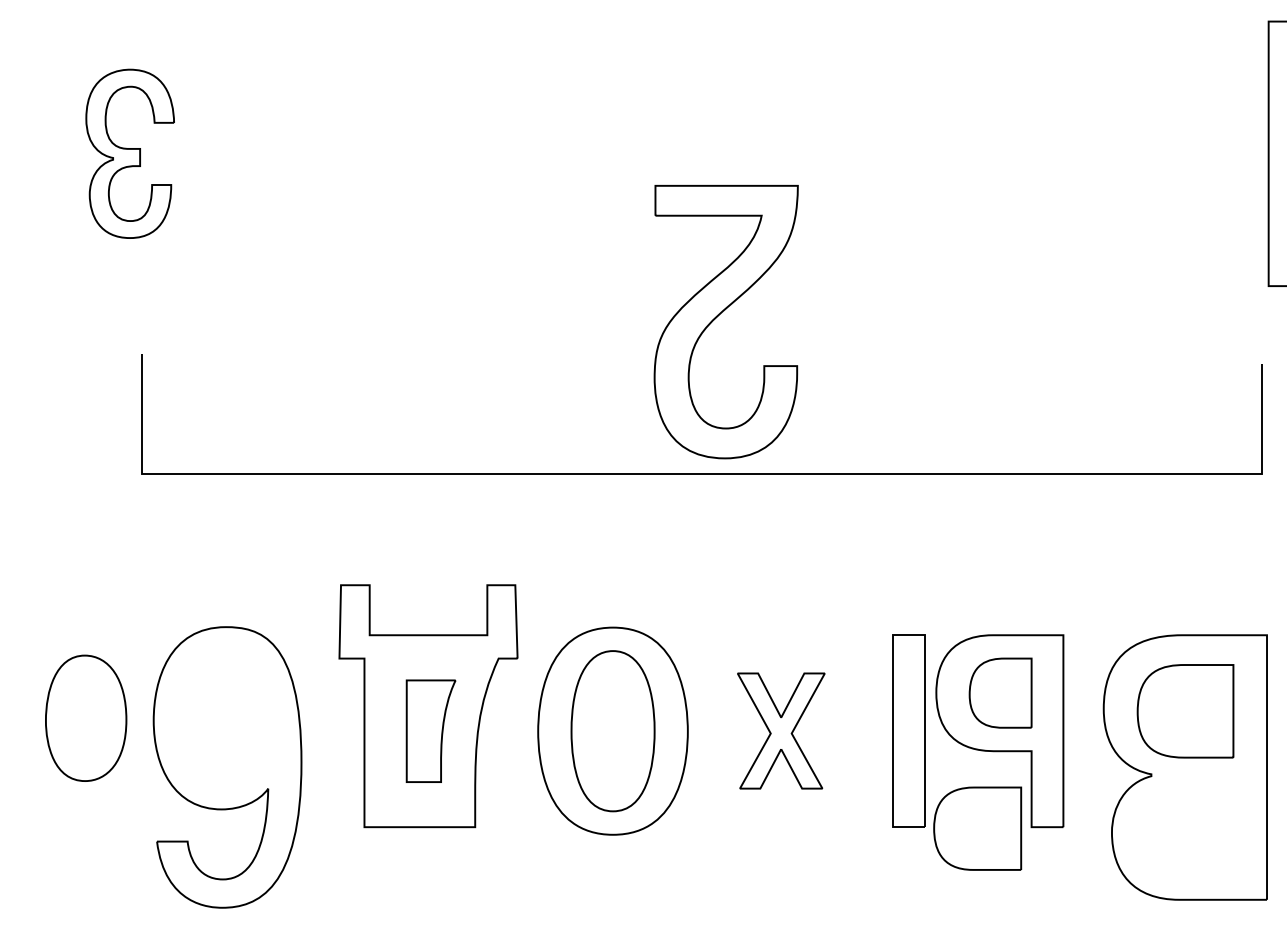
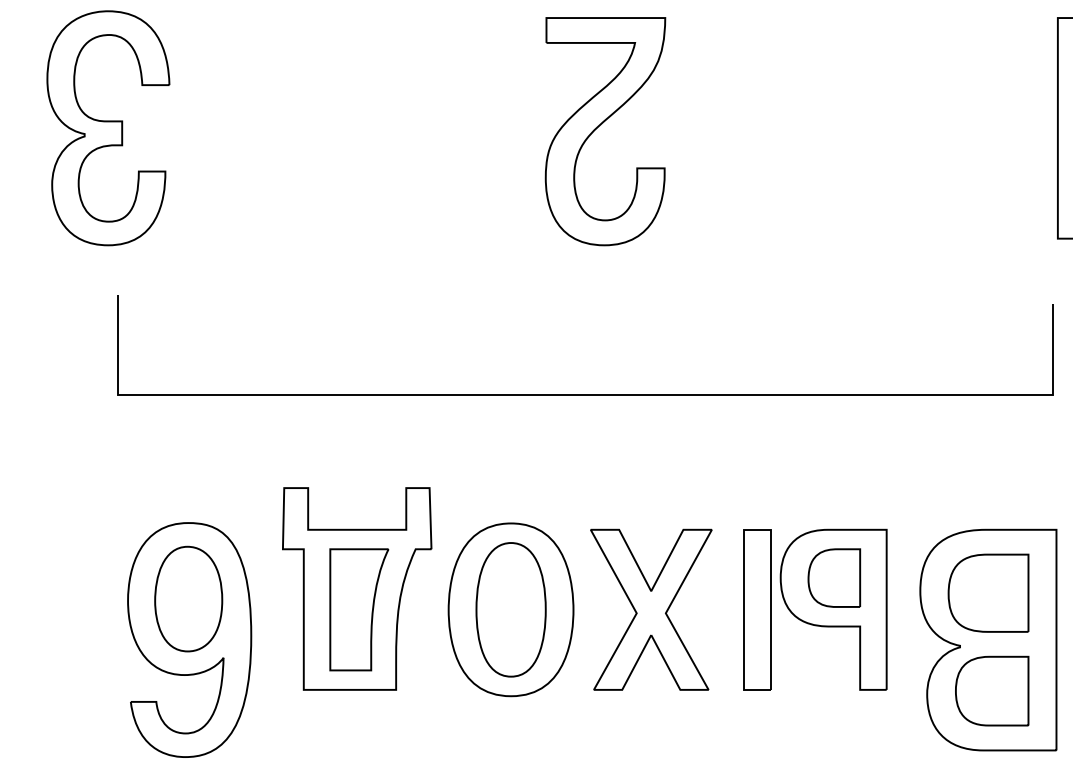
part: (130, 154) -> (108, 128), size x1.67
part: (722, 313) -> (602, 124), moved
part: (85, 717) -> (188, 598), moved
part: (431, 730) -> (359, 609), size x1.43
part: (781, 730) -> (651, 609), size x1.67
part: (978, 827) -> (992, 690), moved

